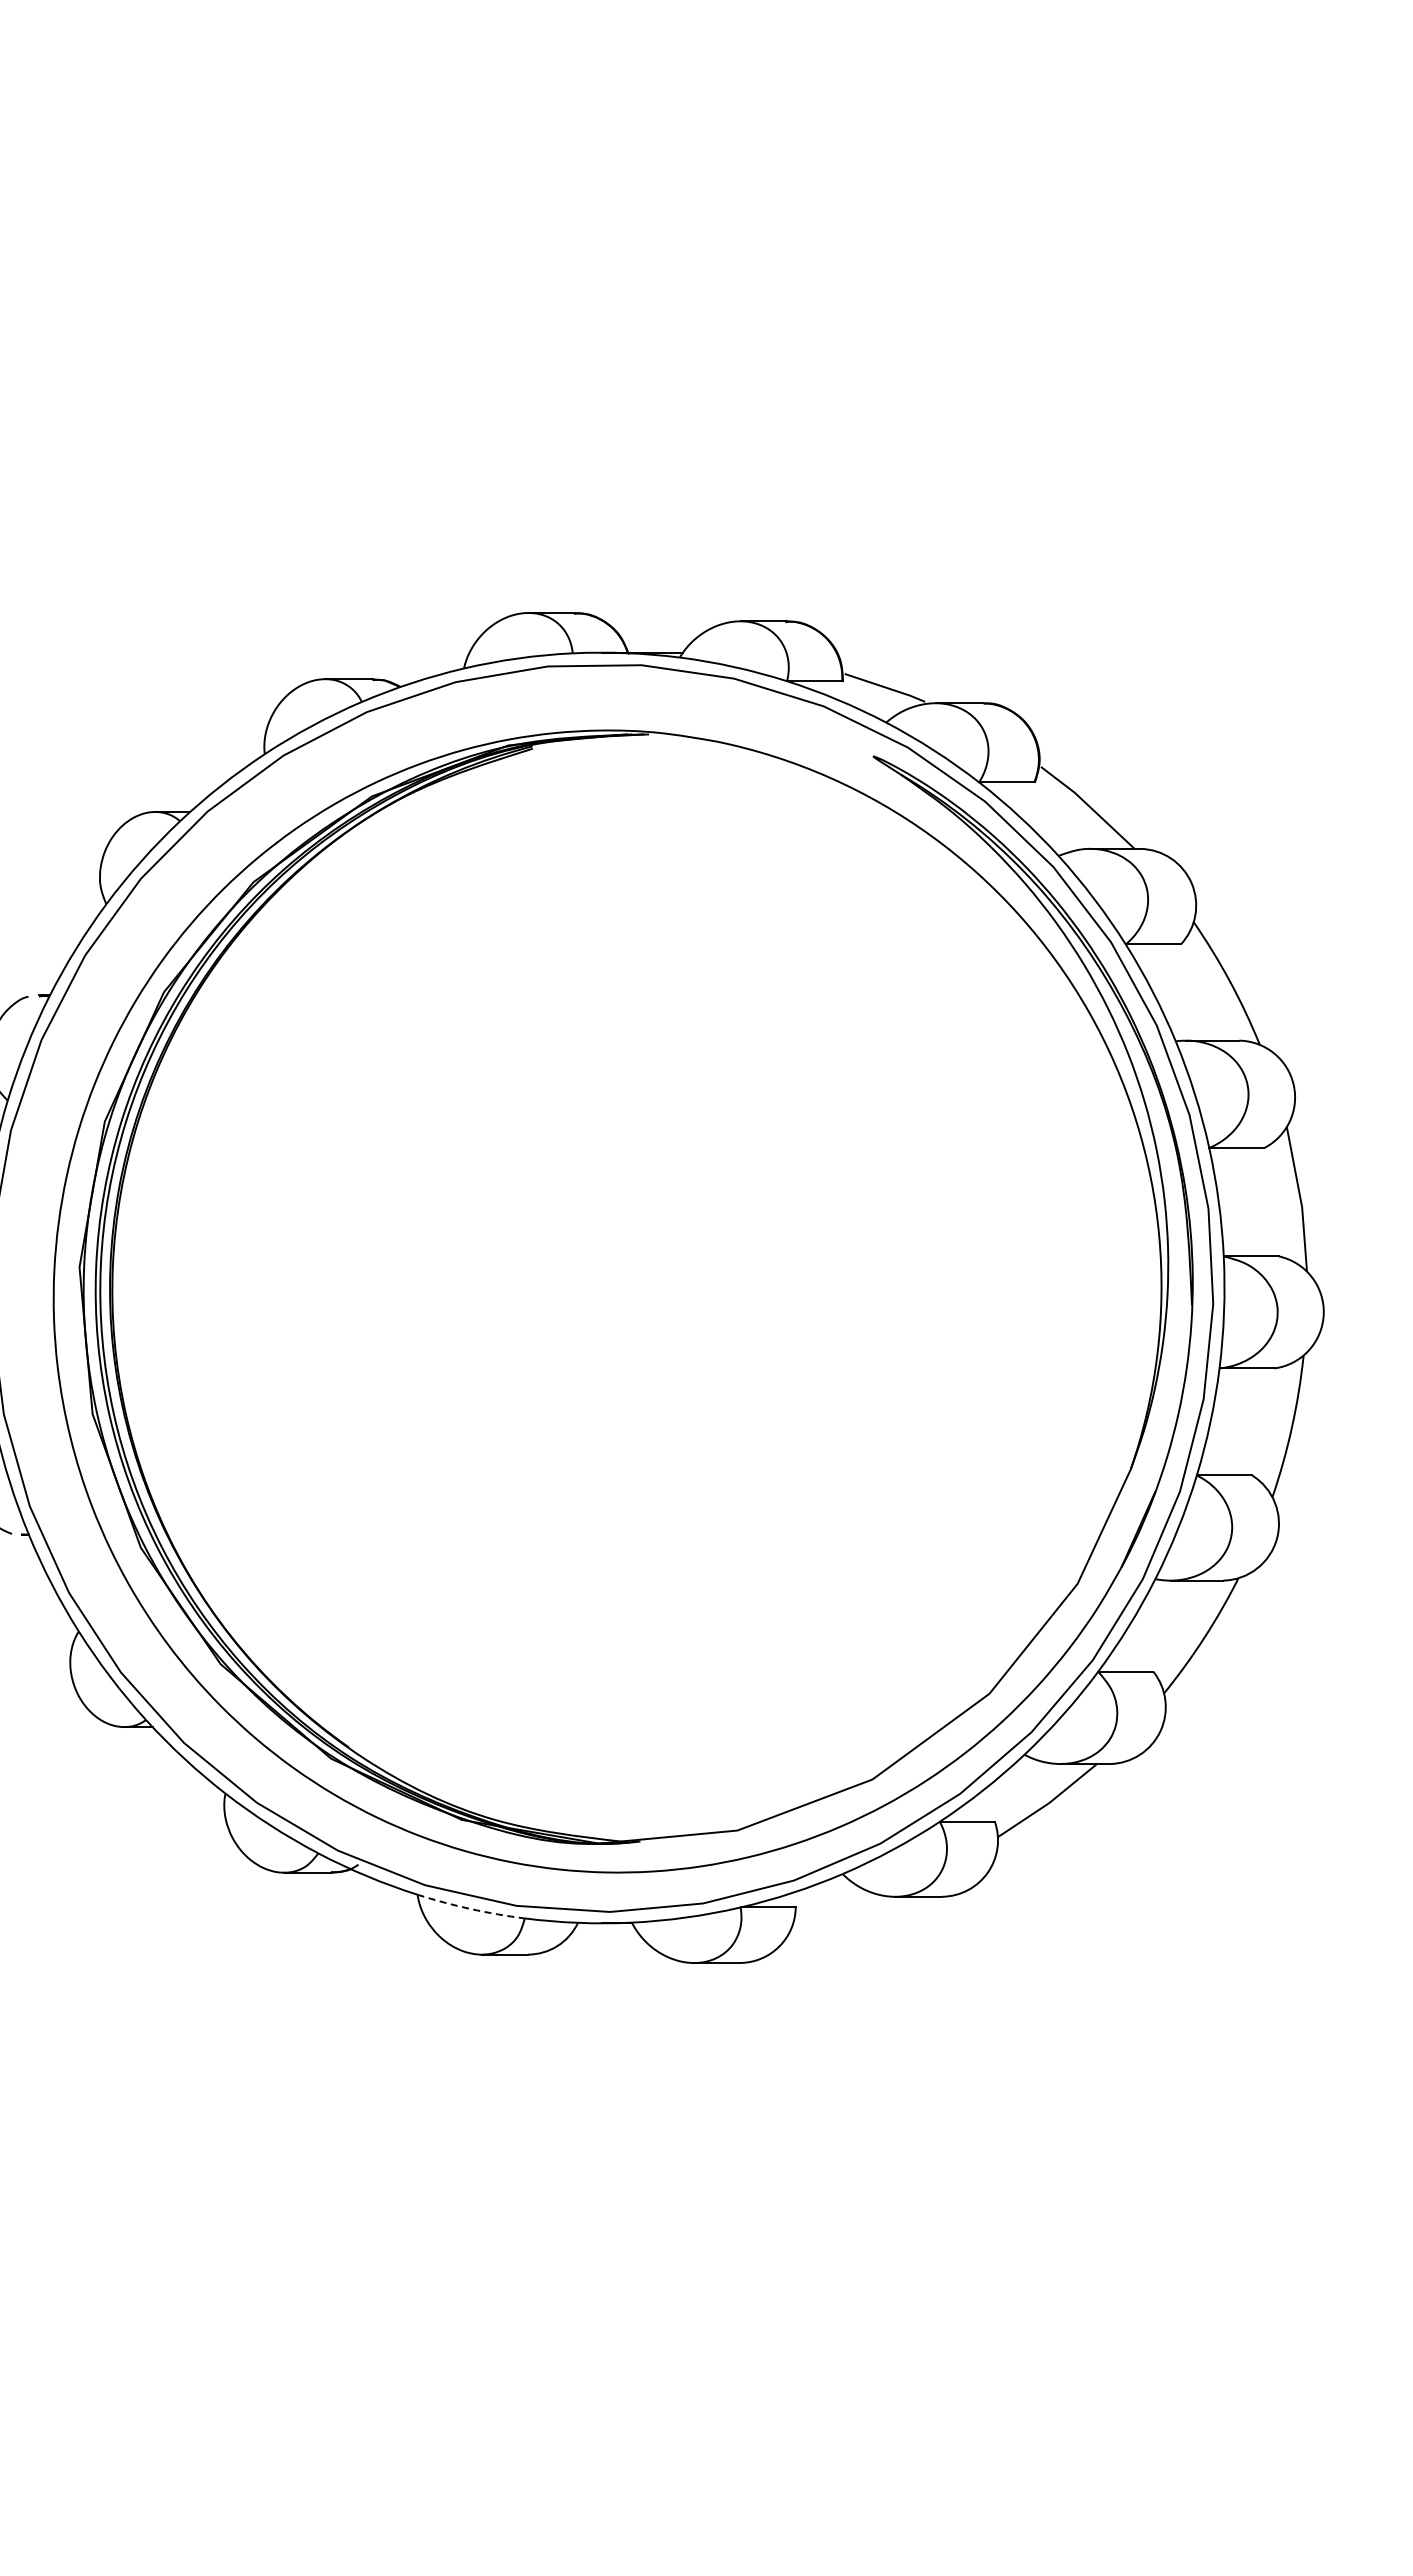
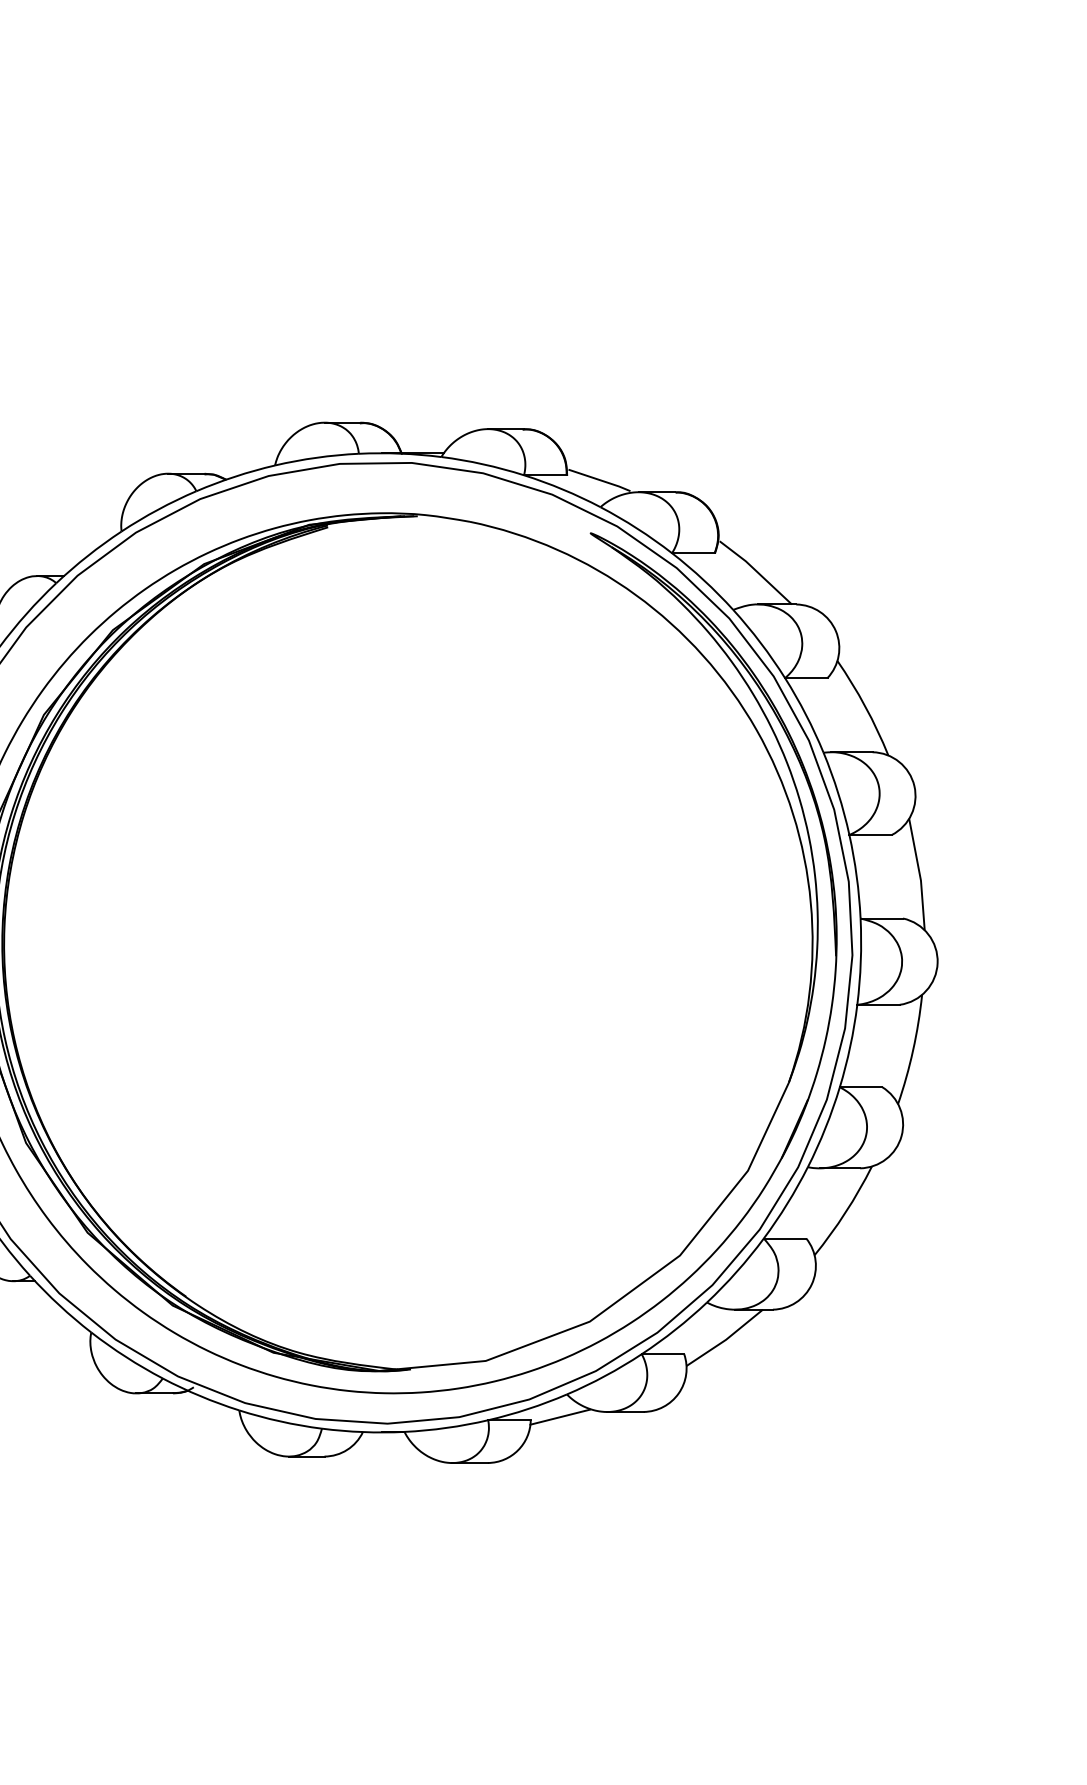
line: (833, 1903) -> (559, 1417), added
arc: (470, 1909) -> (280, 1421), dashed -> solid

